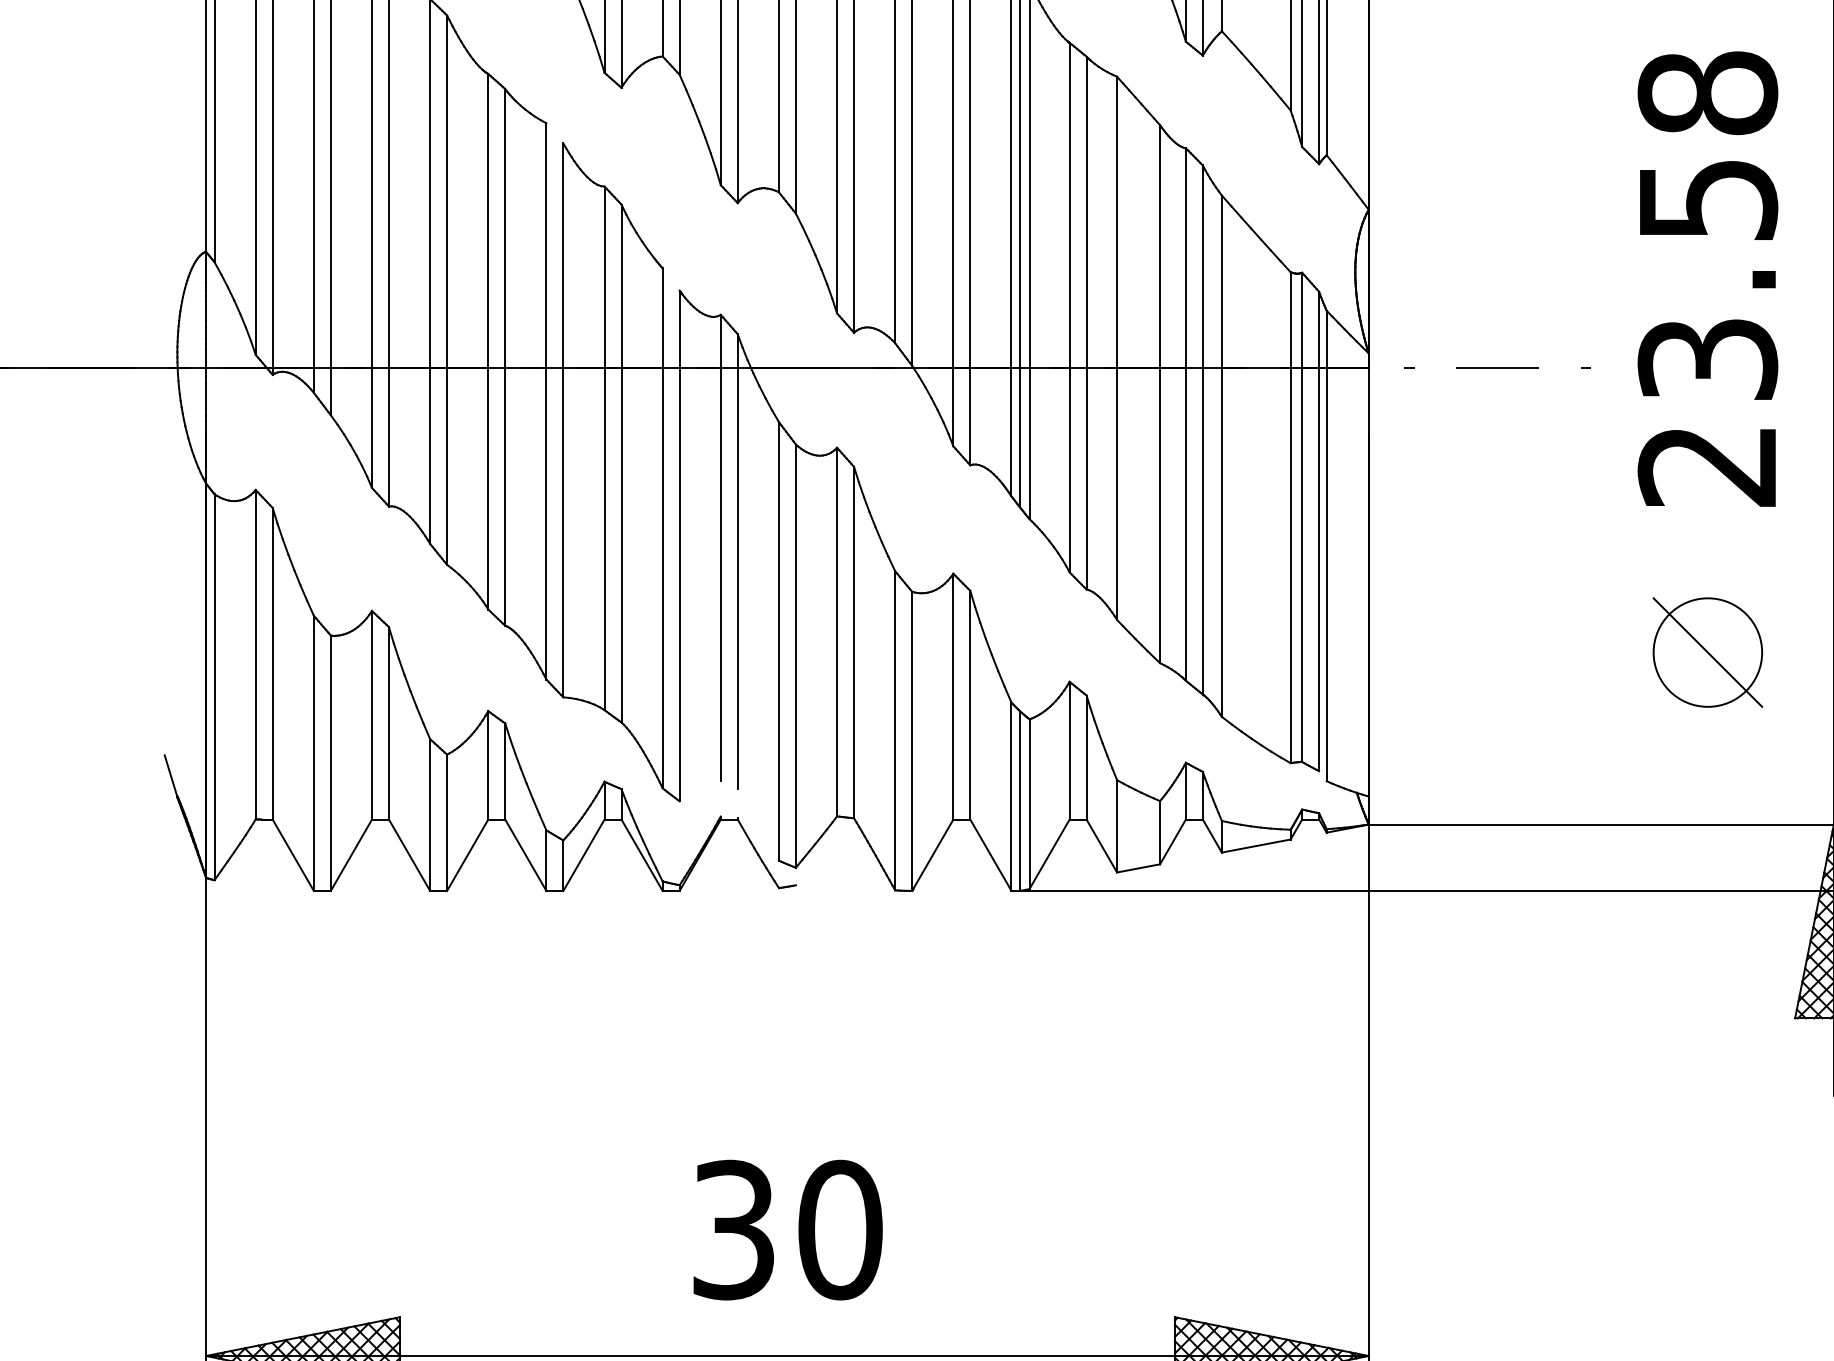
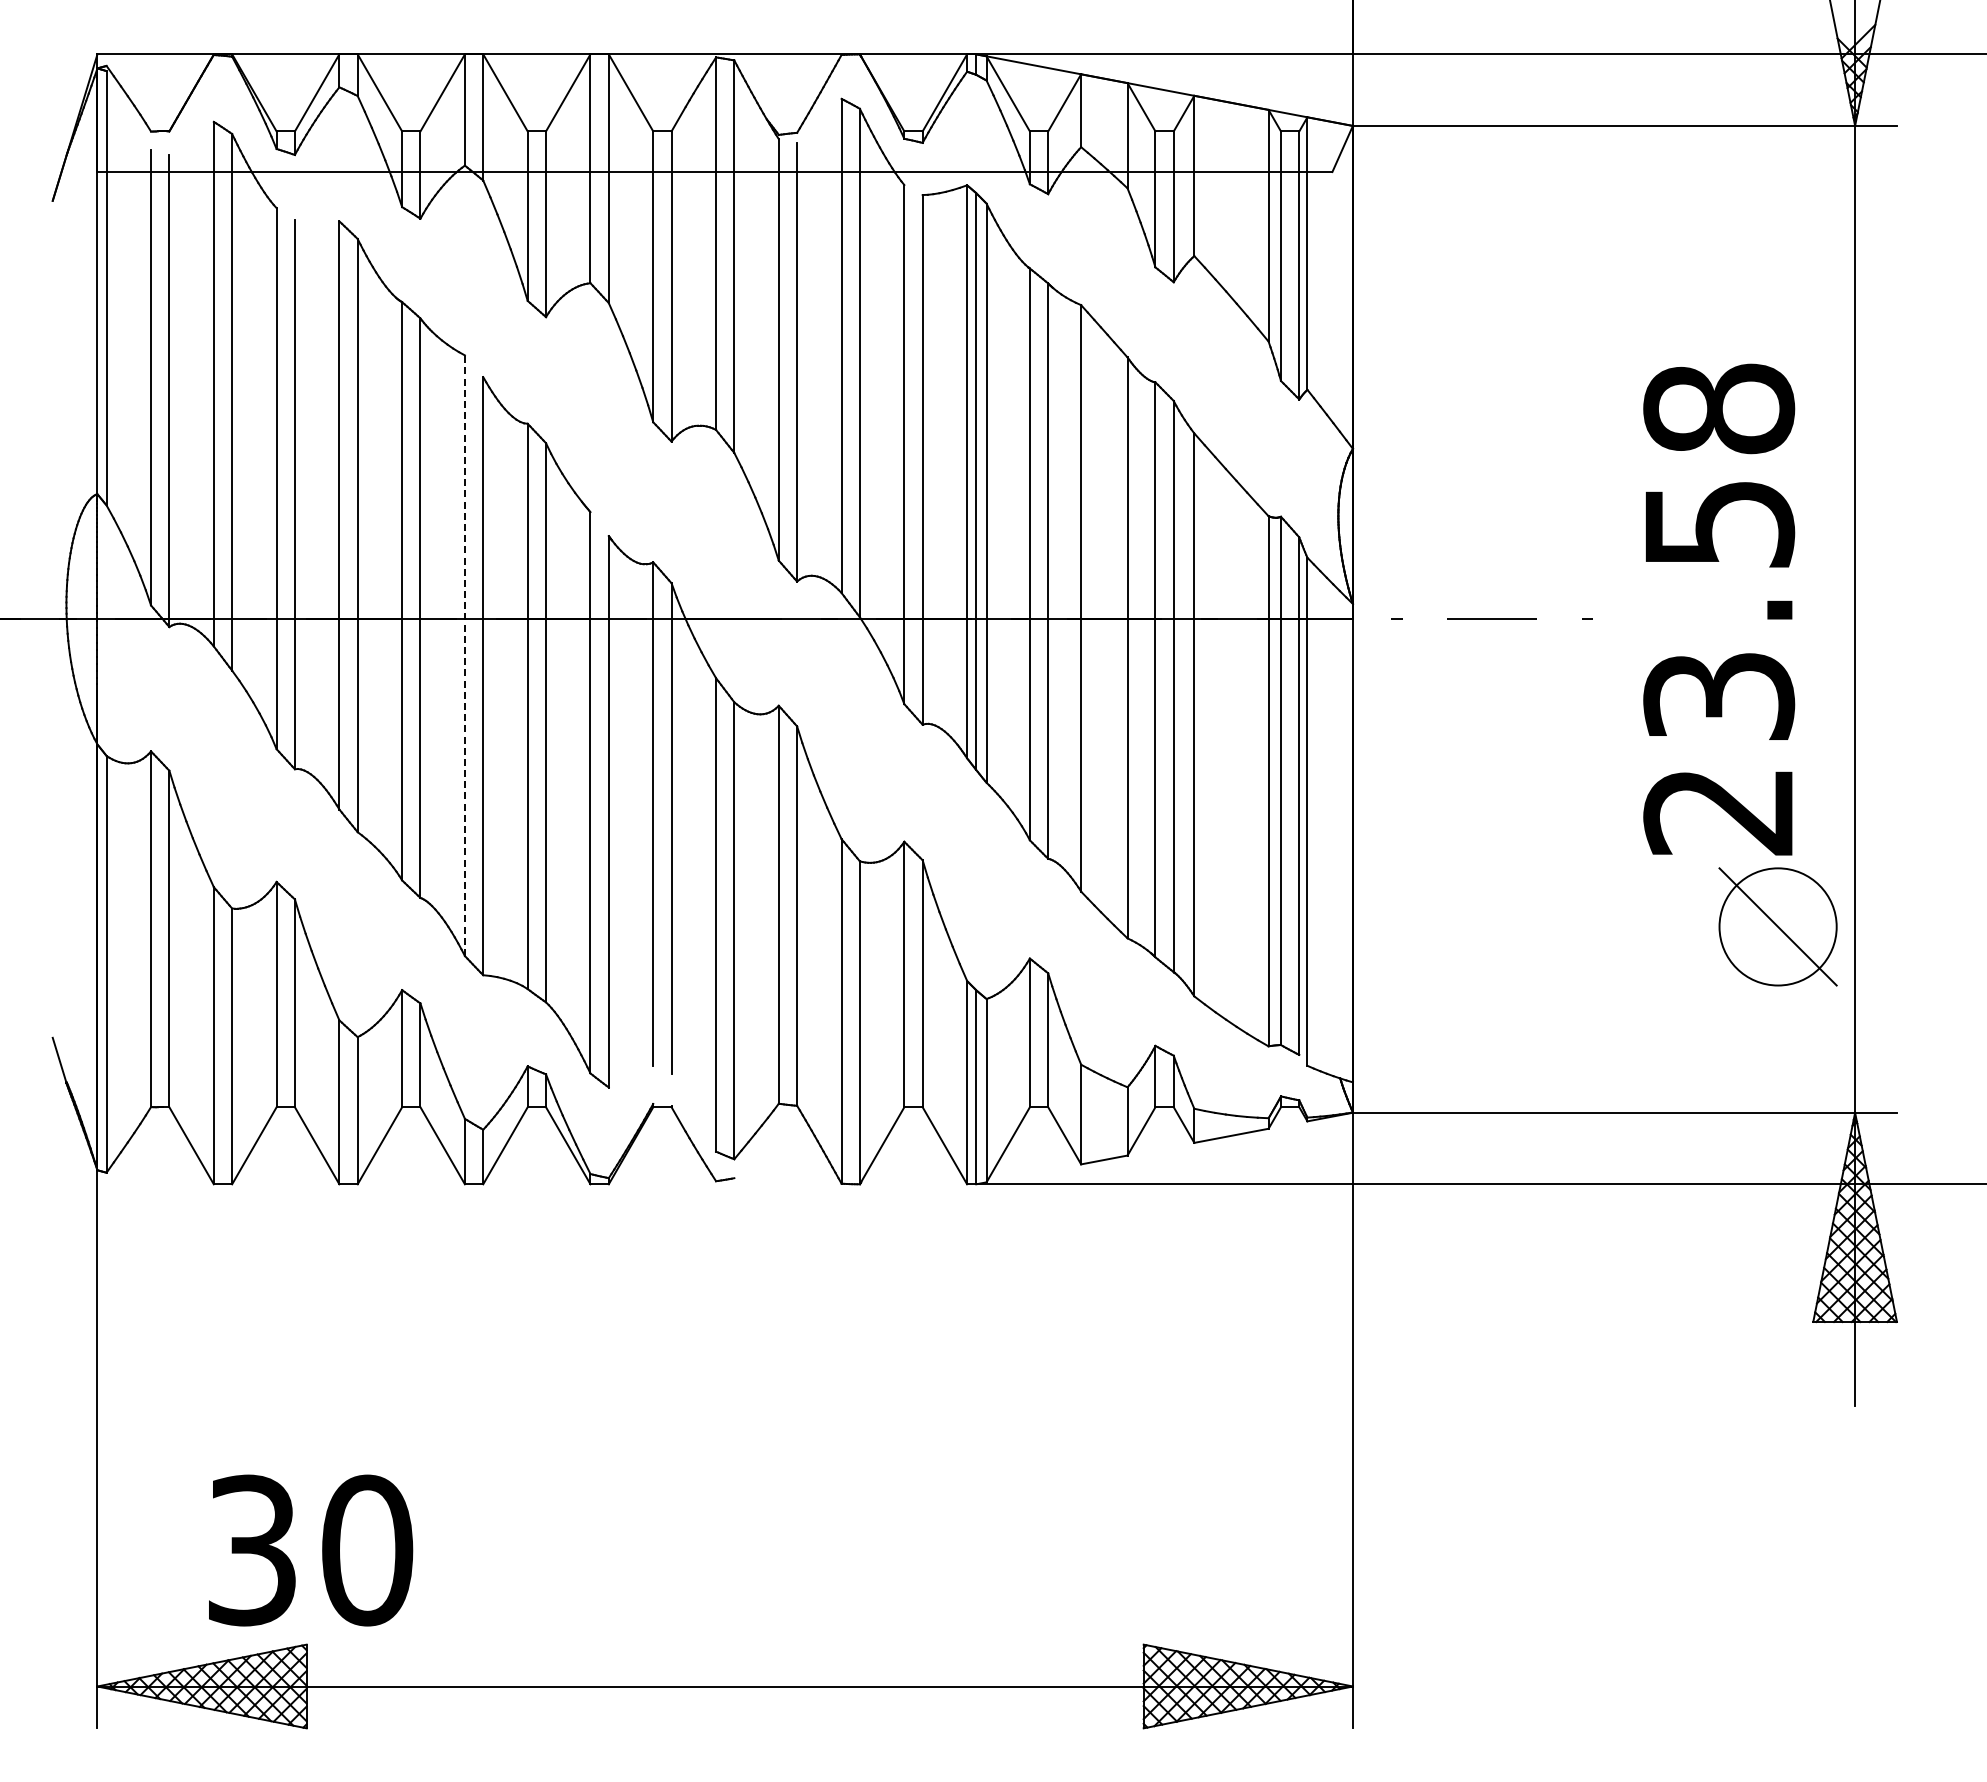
text: (1708, 278) -> (1719, 609), moved
line: (546, 401) -> (464, 655), solid -> dashed
part: (1707, 652) -> (1777, 926), moved
text: (788, 1230) -> (311, 1550), moved

